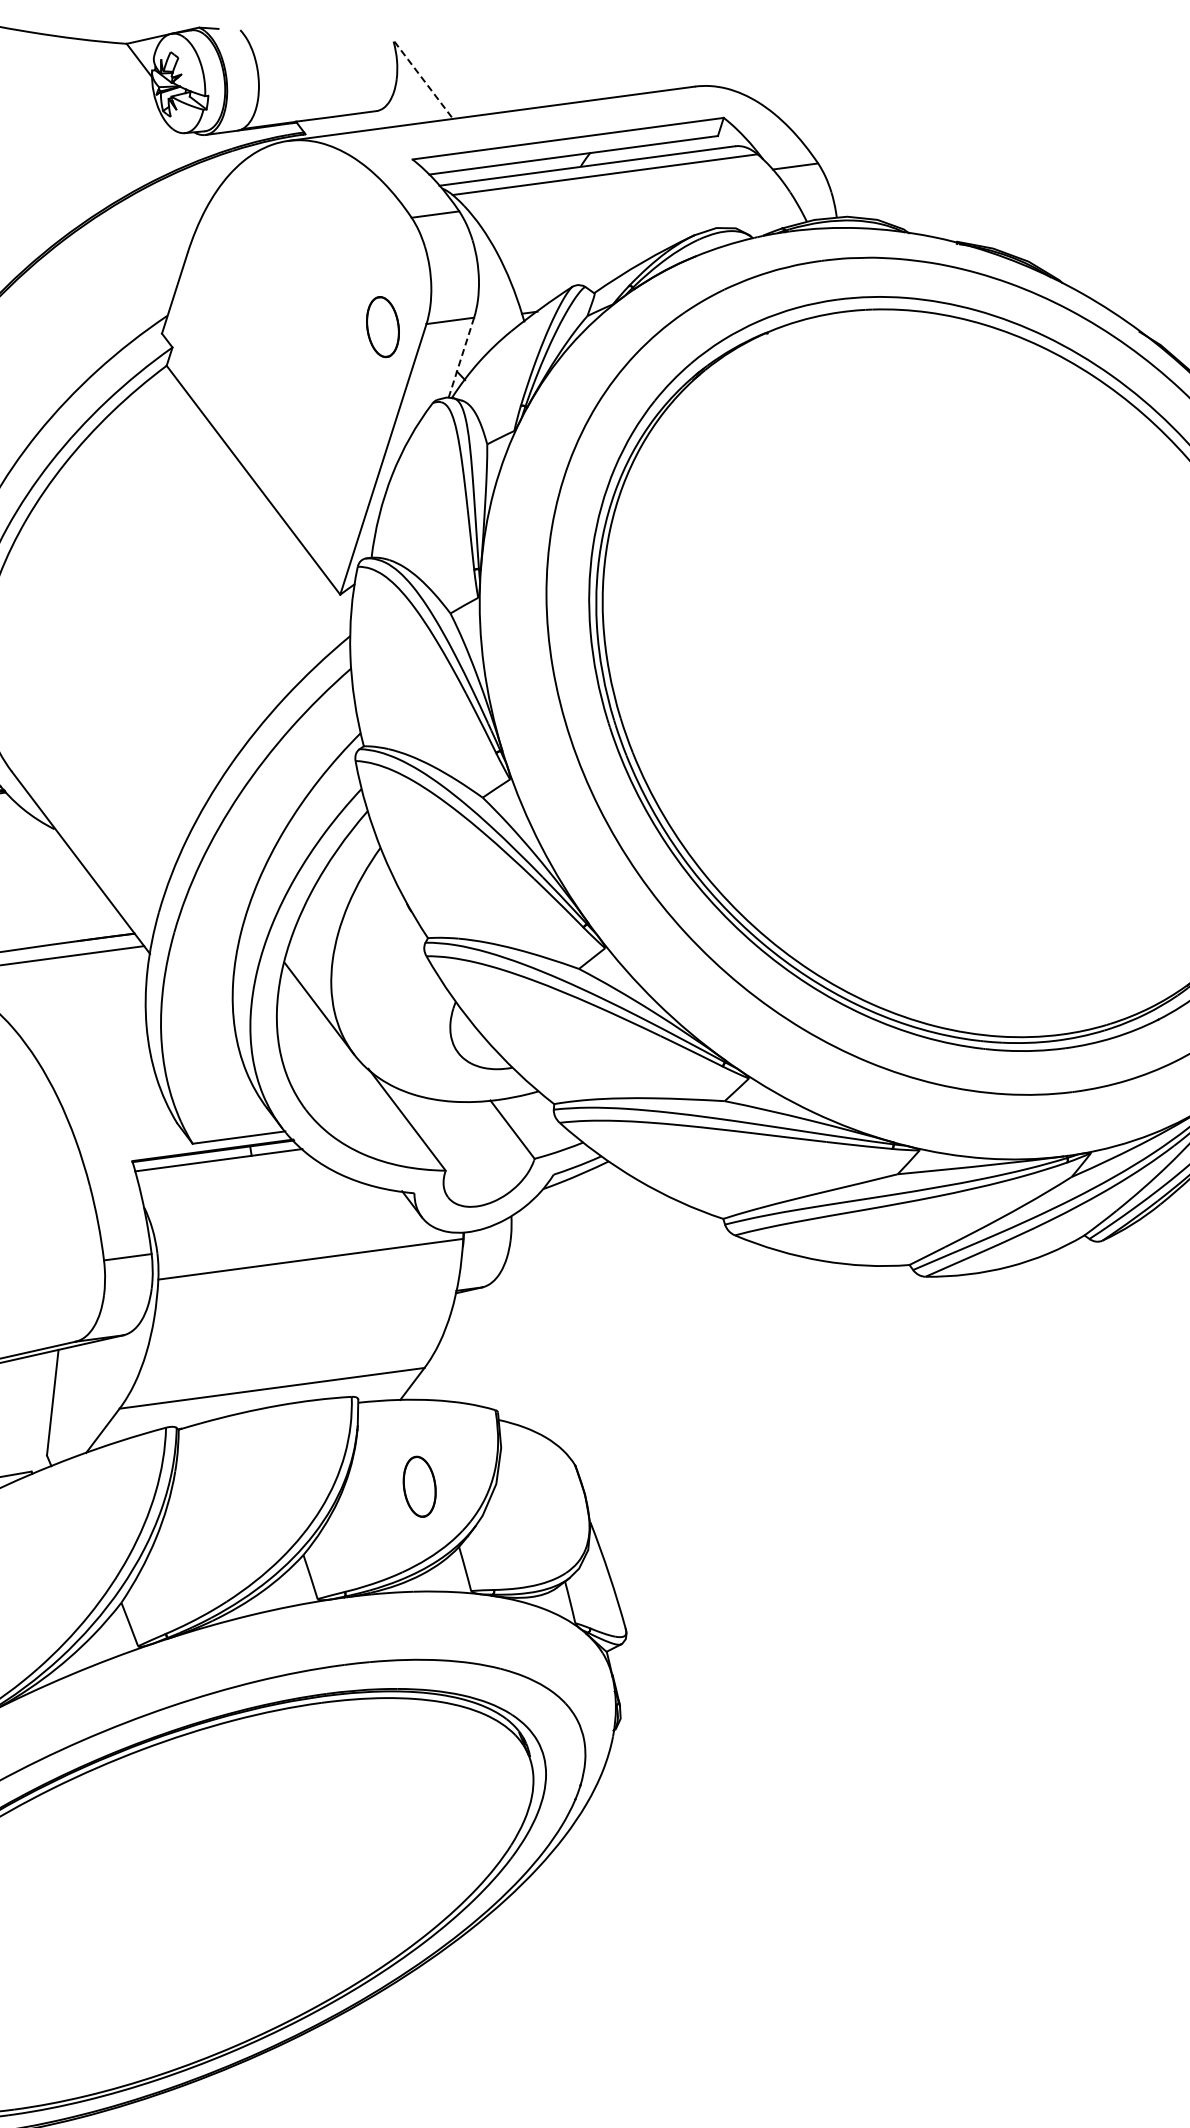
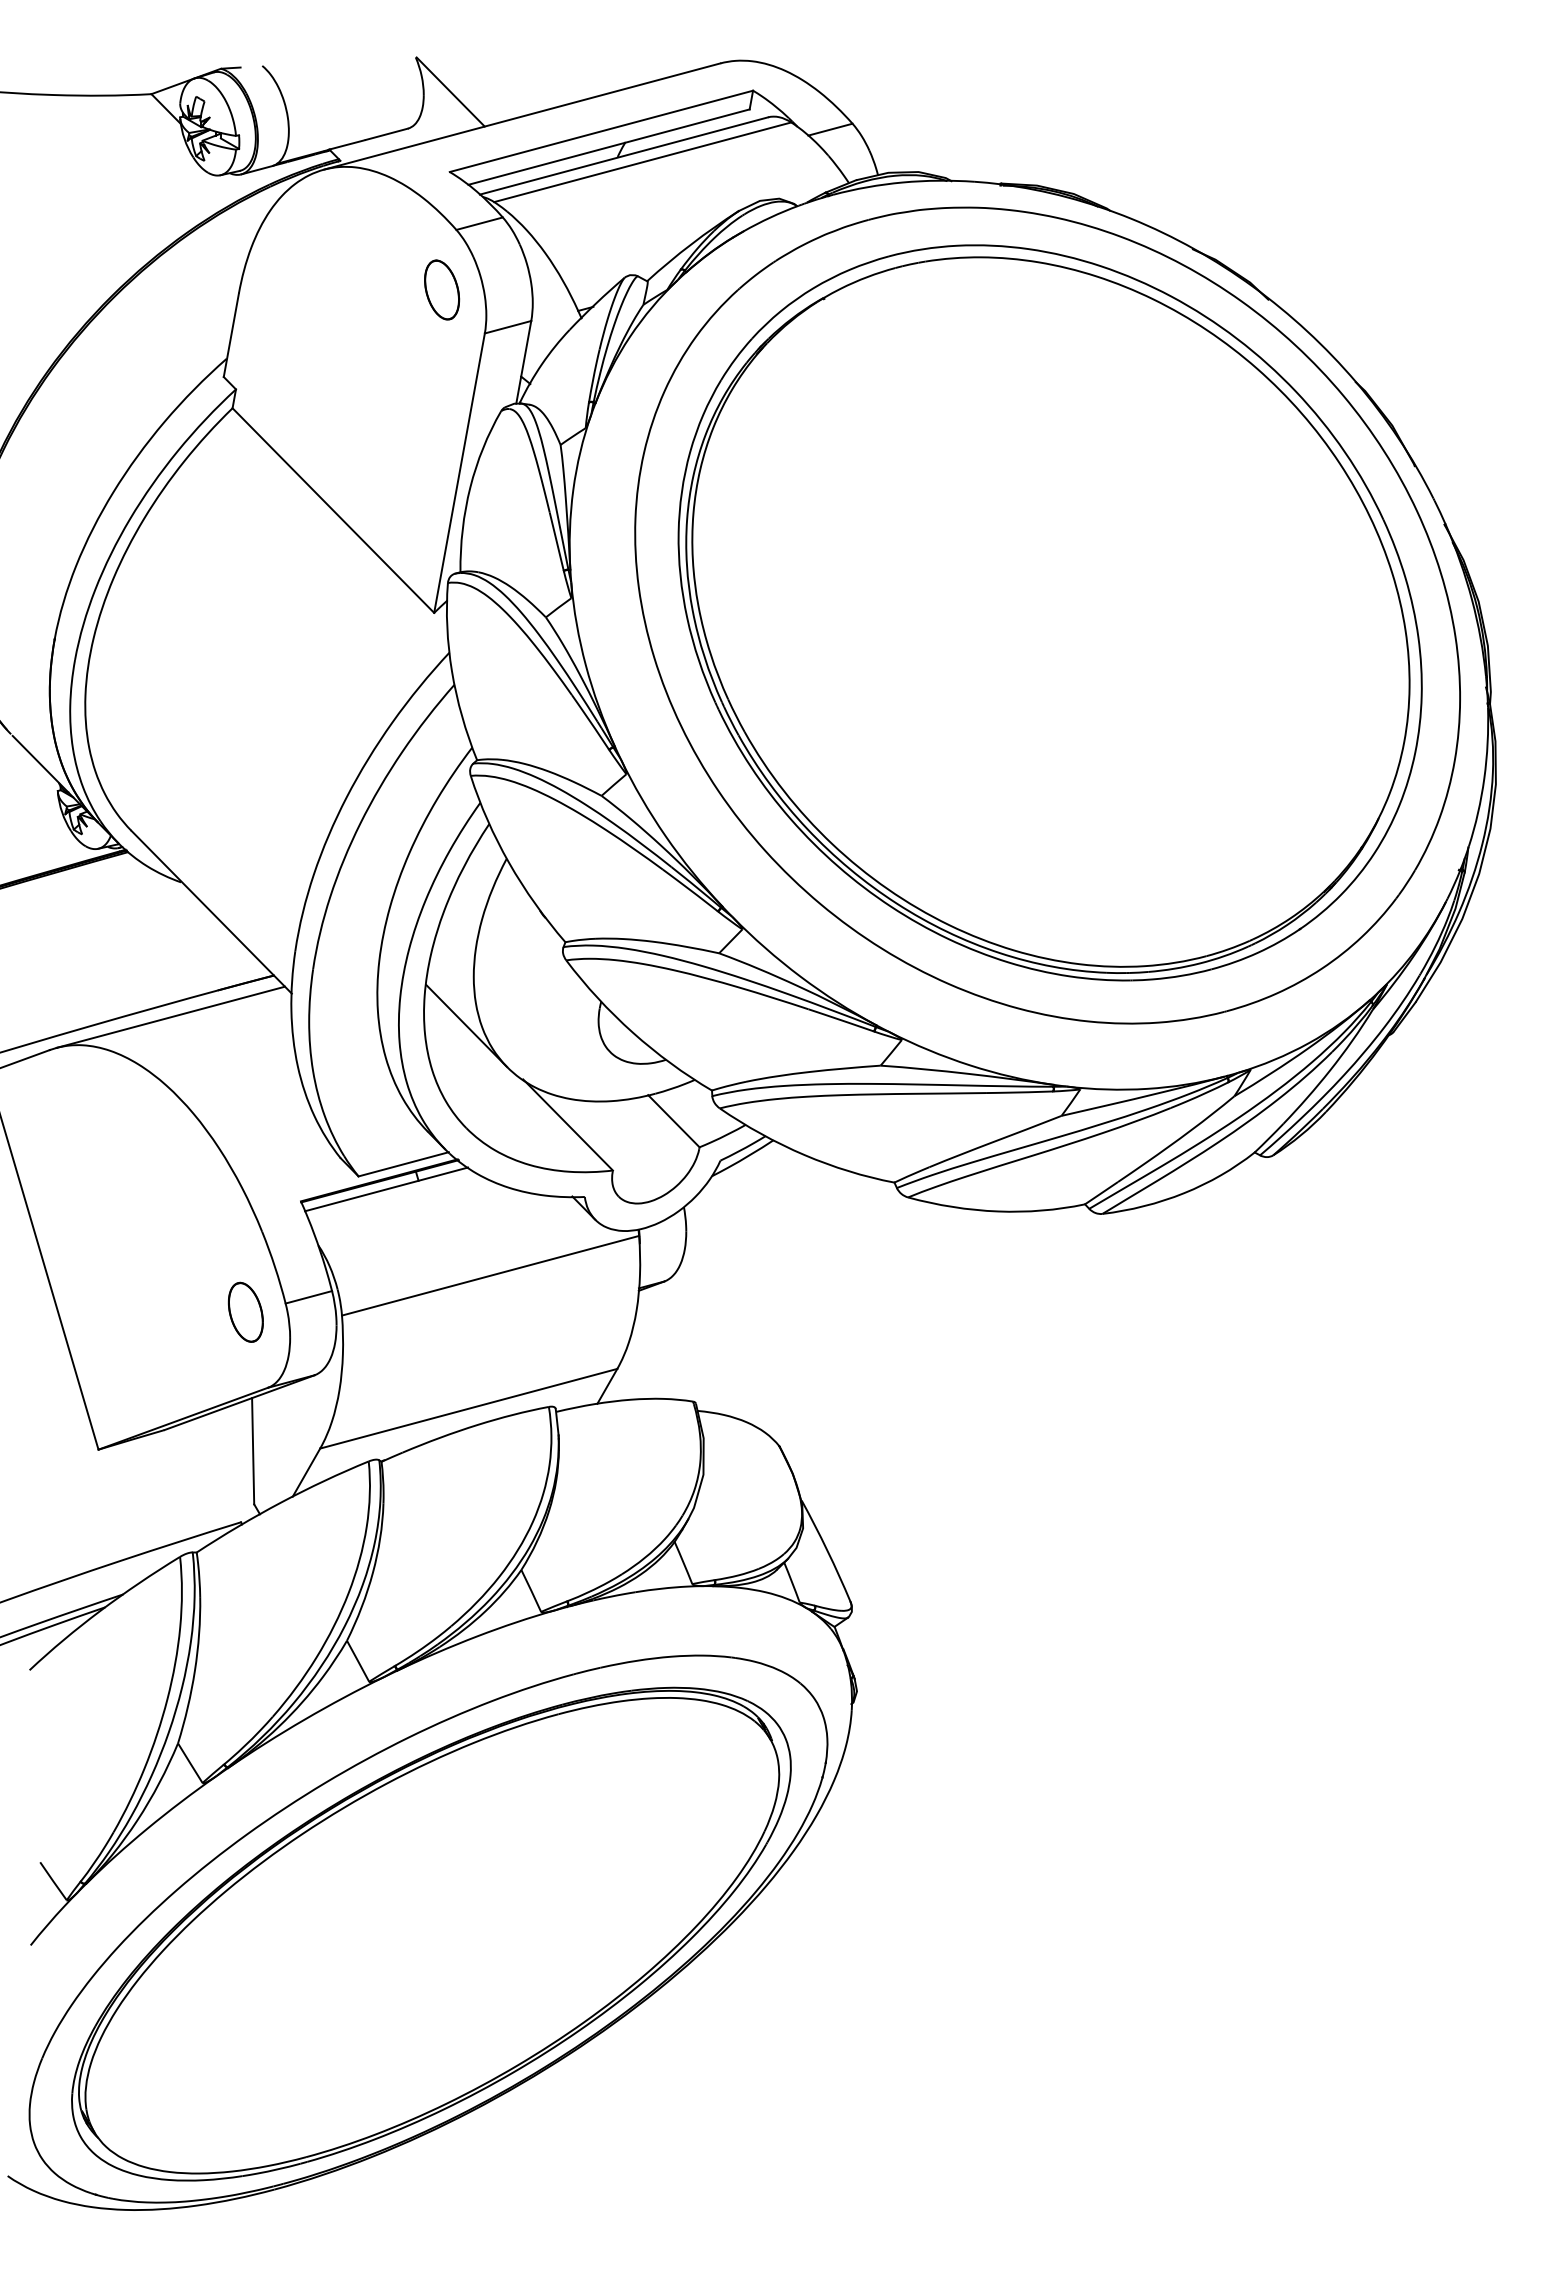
line: (423, 80) -> (450, 92), dashed -> solid
part: (383, 326) -> (442, 289), moved
line: (461, 356) -> (523, 361), dashed -> solid
part: (419, 1485) -> (245, 1311), moved

